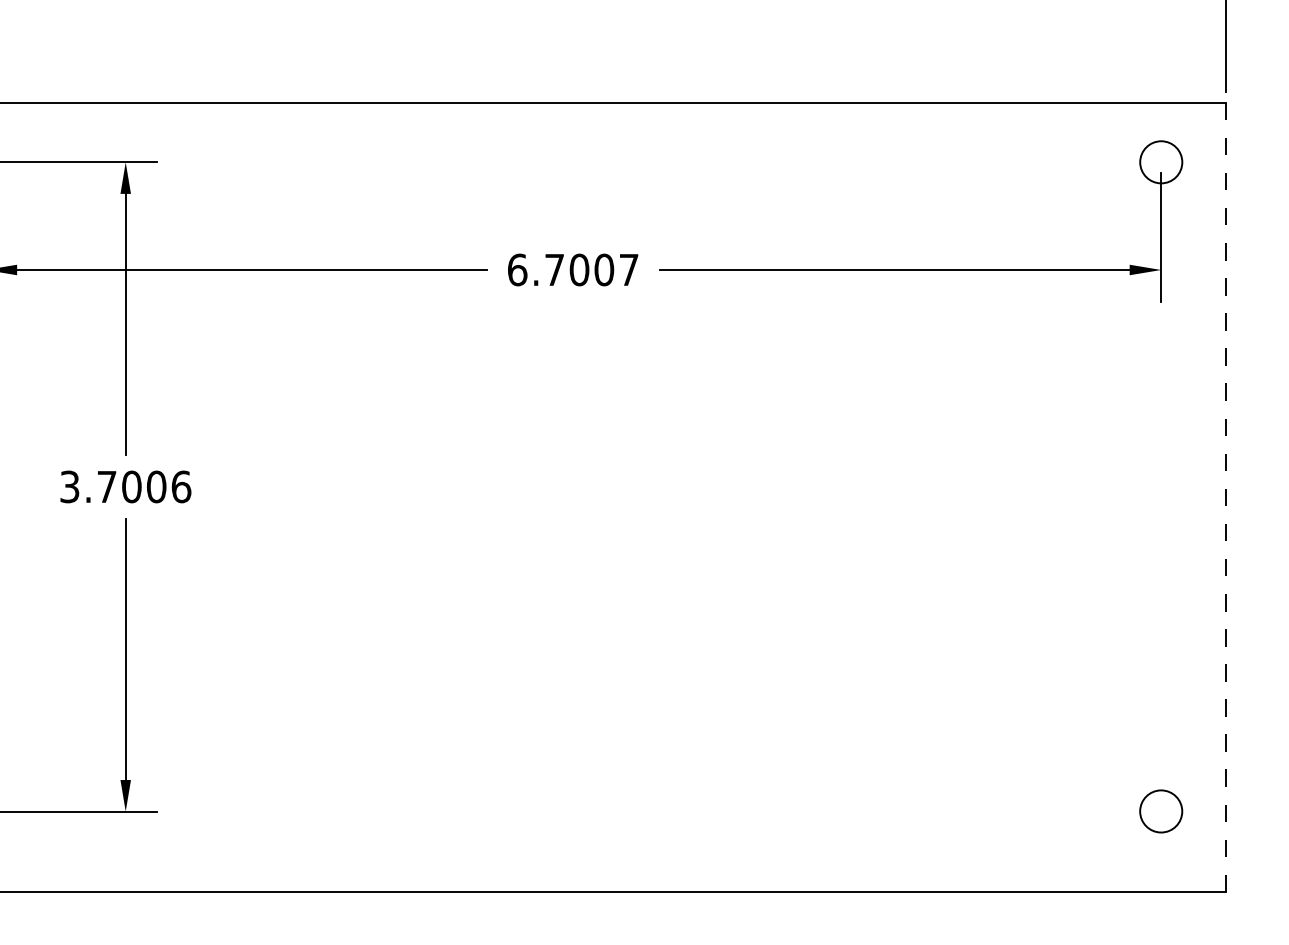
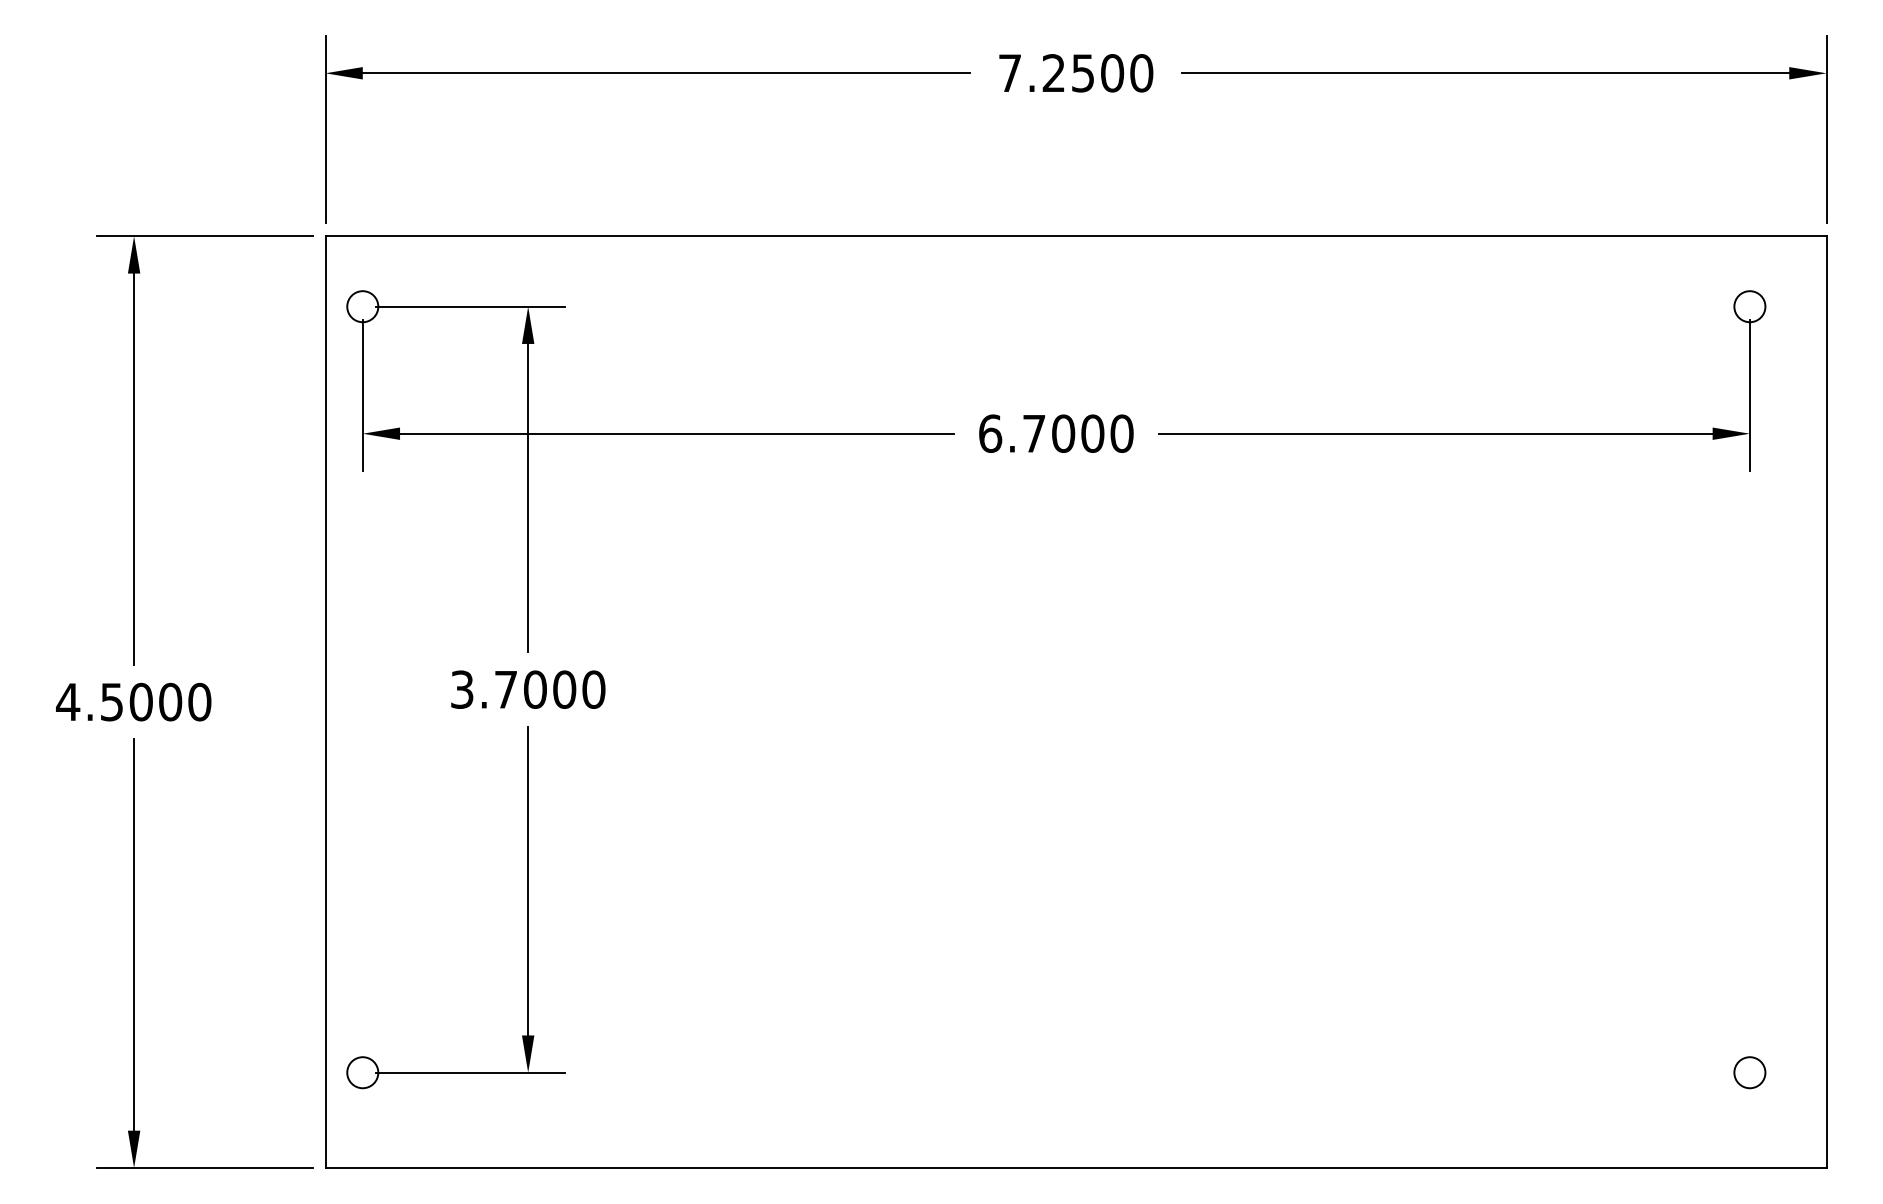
circle: (1160, 162) -> (1749, 306), size x0.62
text: (628, 269) -> (1121, 433), 6.7007 -> 6.7000
text: (181, 486) -> (593, 689), 3.7006 -> 3.7000
line: (1226, 497) -> (1826, 702), dashed -> solid
circle: (1160, 811) -> (1749, 1072), size x0.62

